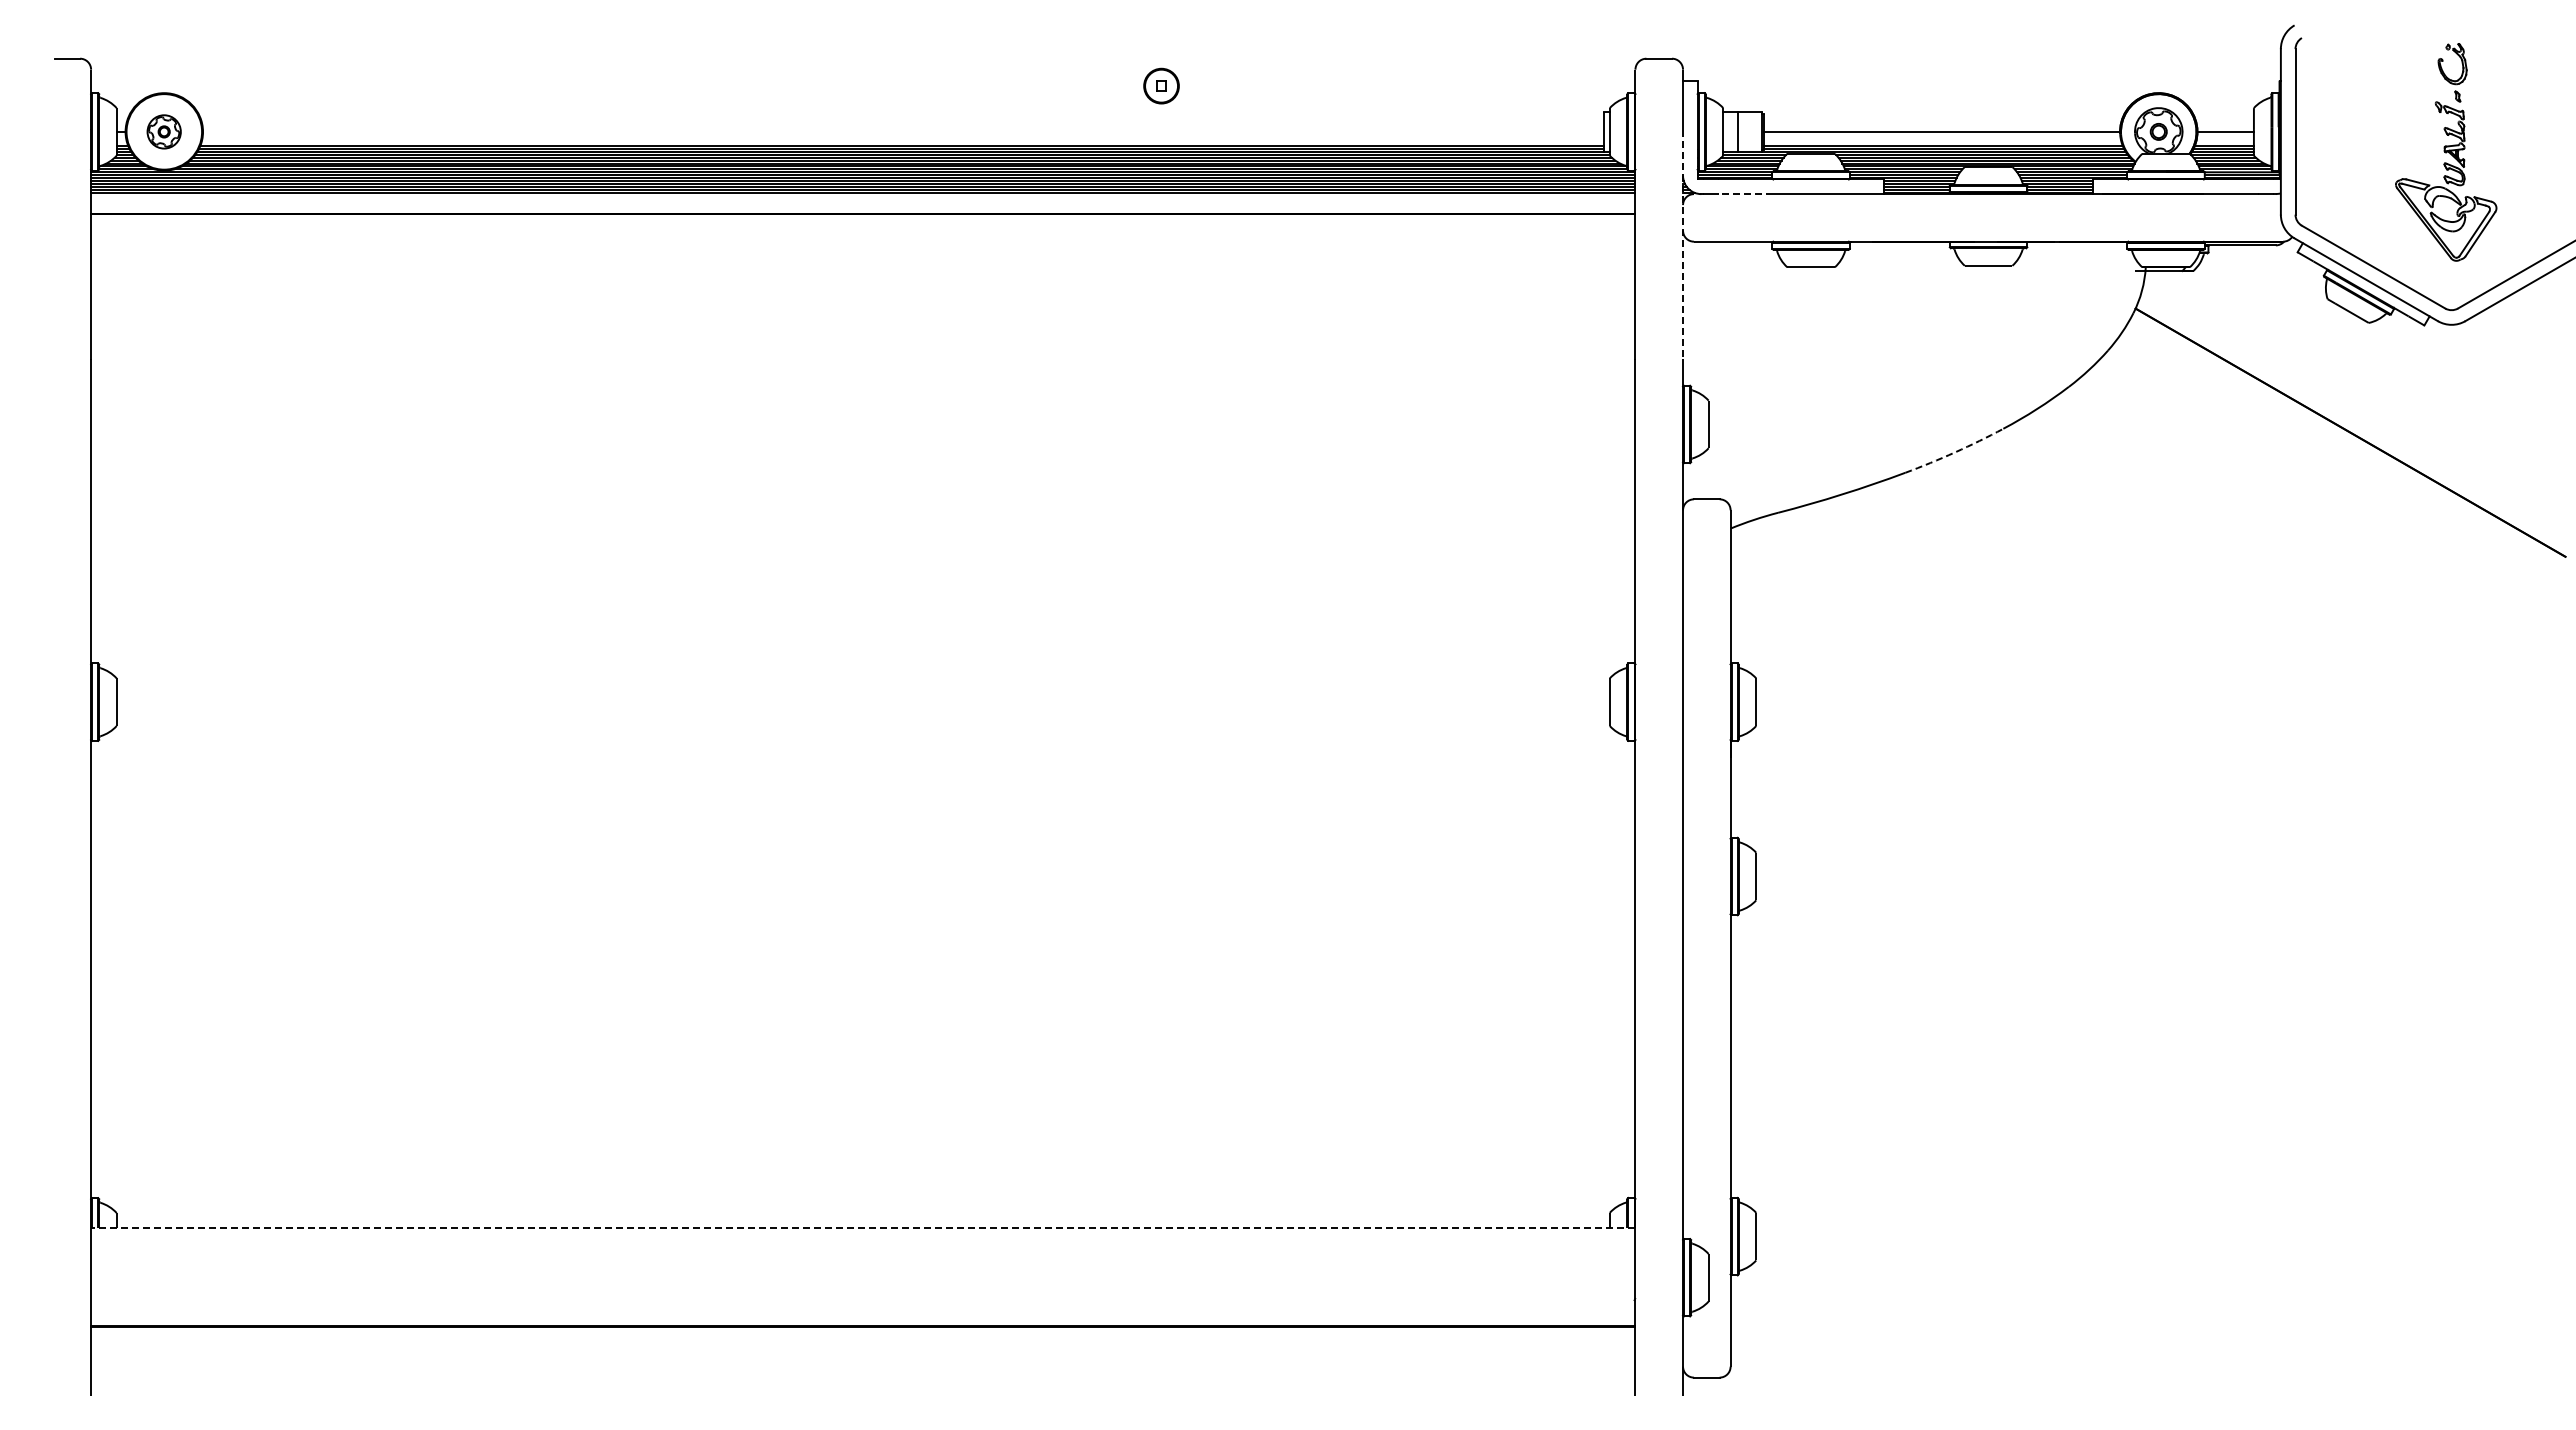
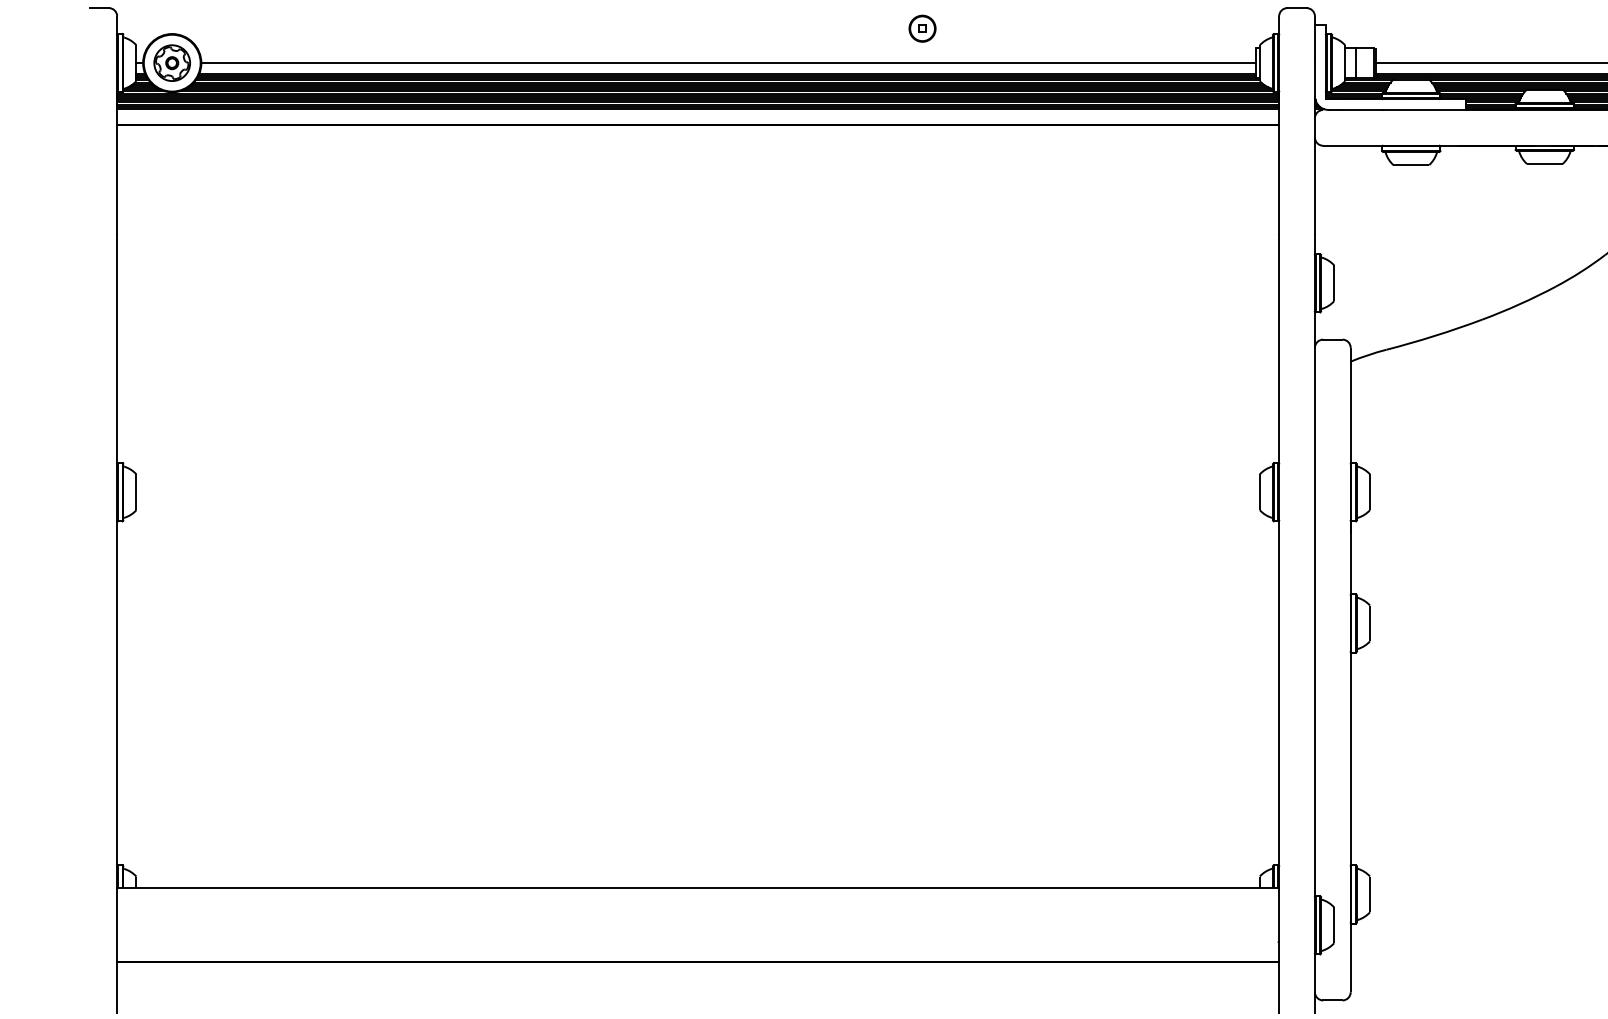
part: (163, 131) -> (171, 62), size x1.43
line: (903, 131) -> (728, 62), added
line: (1746, 194) -> (1362, 110), dashed -> solid
line: (1683, 244) -> (1315, 147), dashed -> solid
arc: (1955, 452) -> (1519, 304), dashed -> solid
line: (862, 1228) -> (697, 888), dashed -> solid

